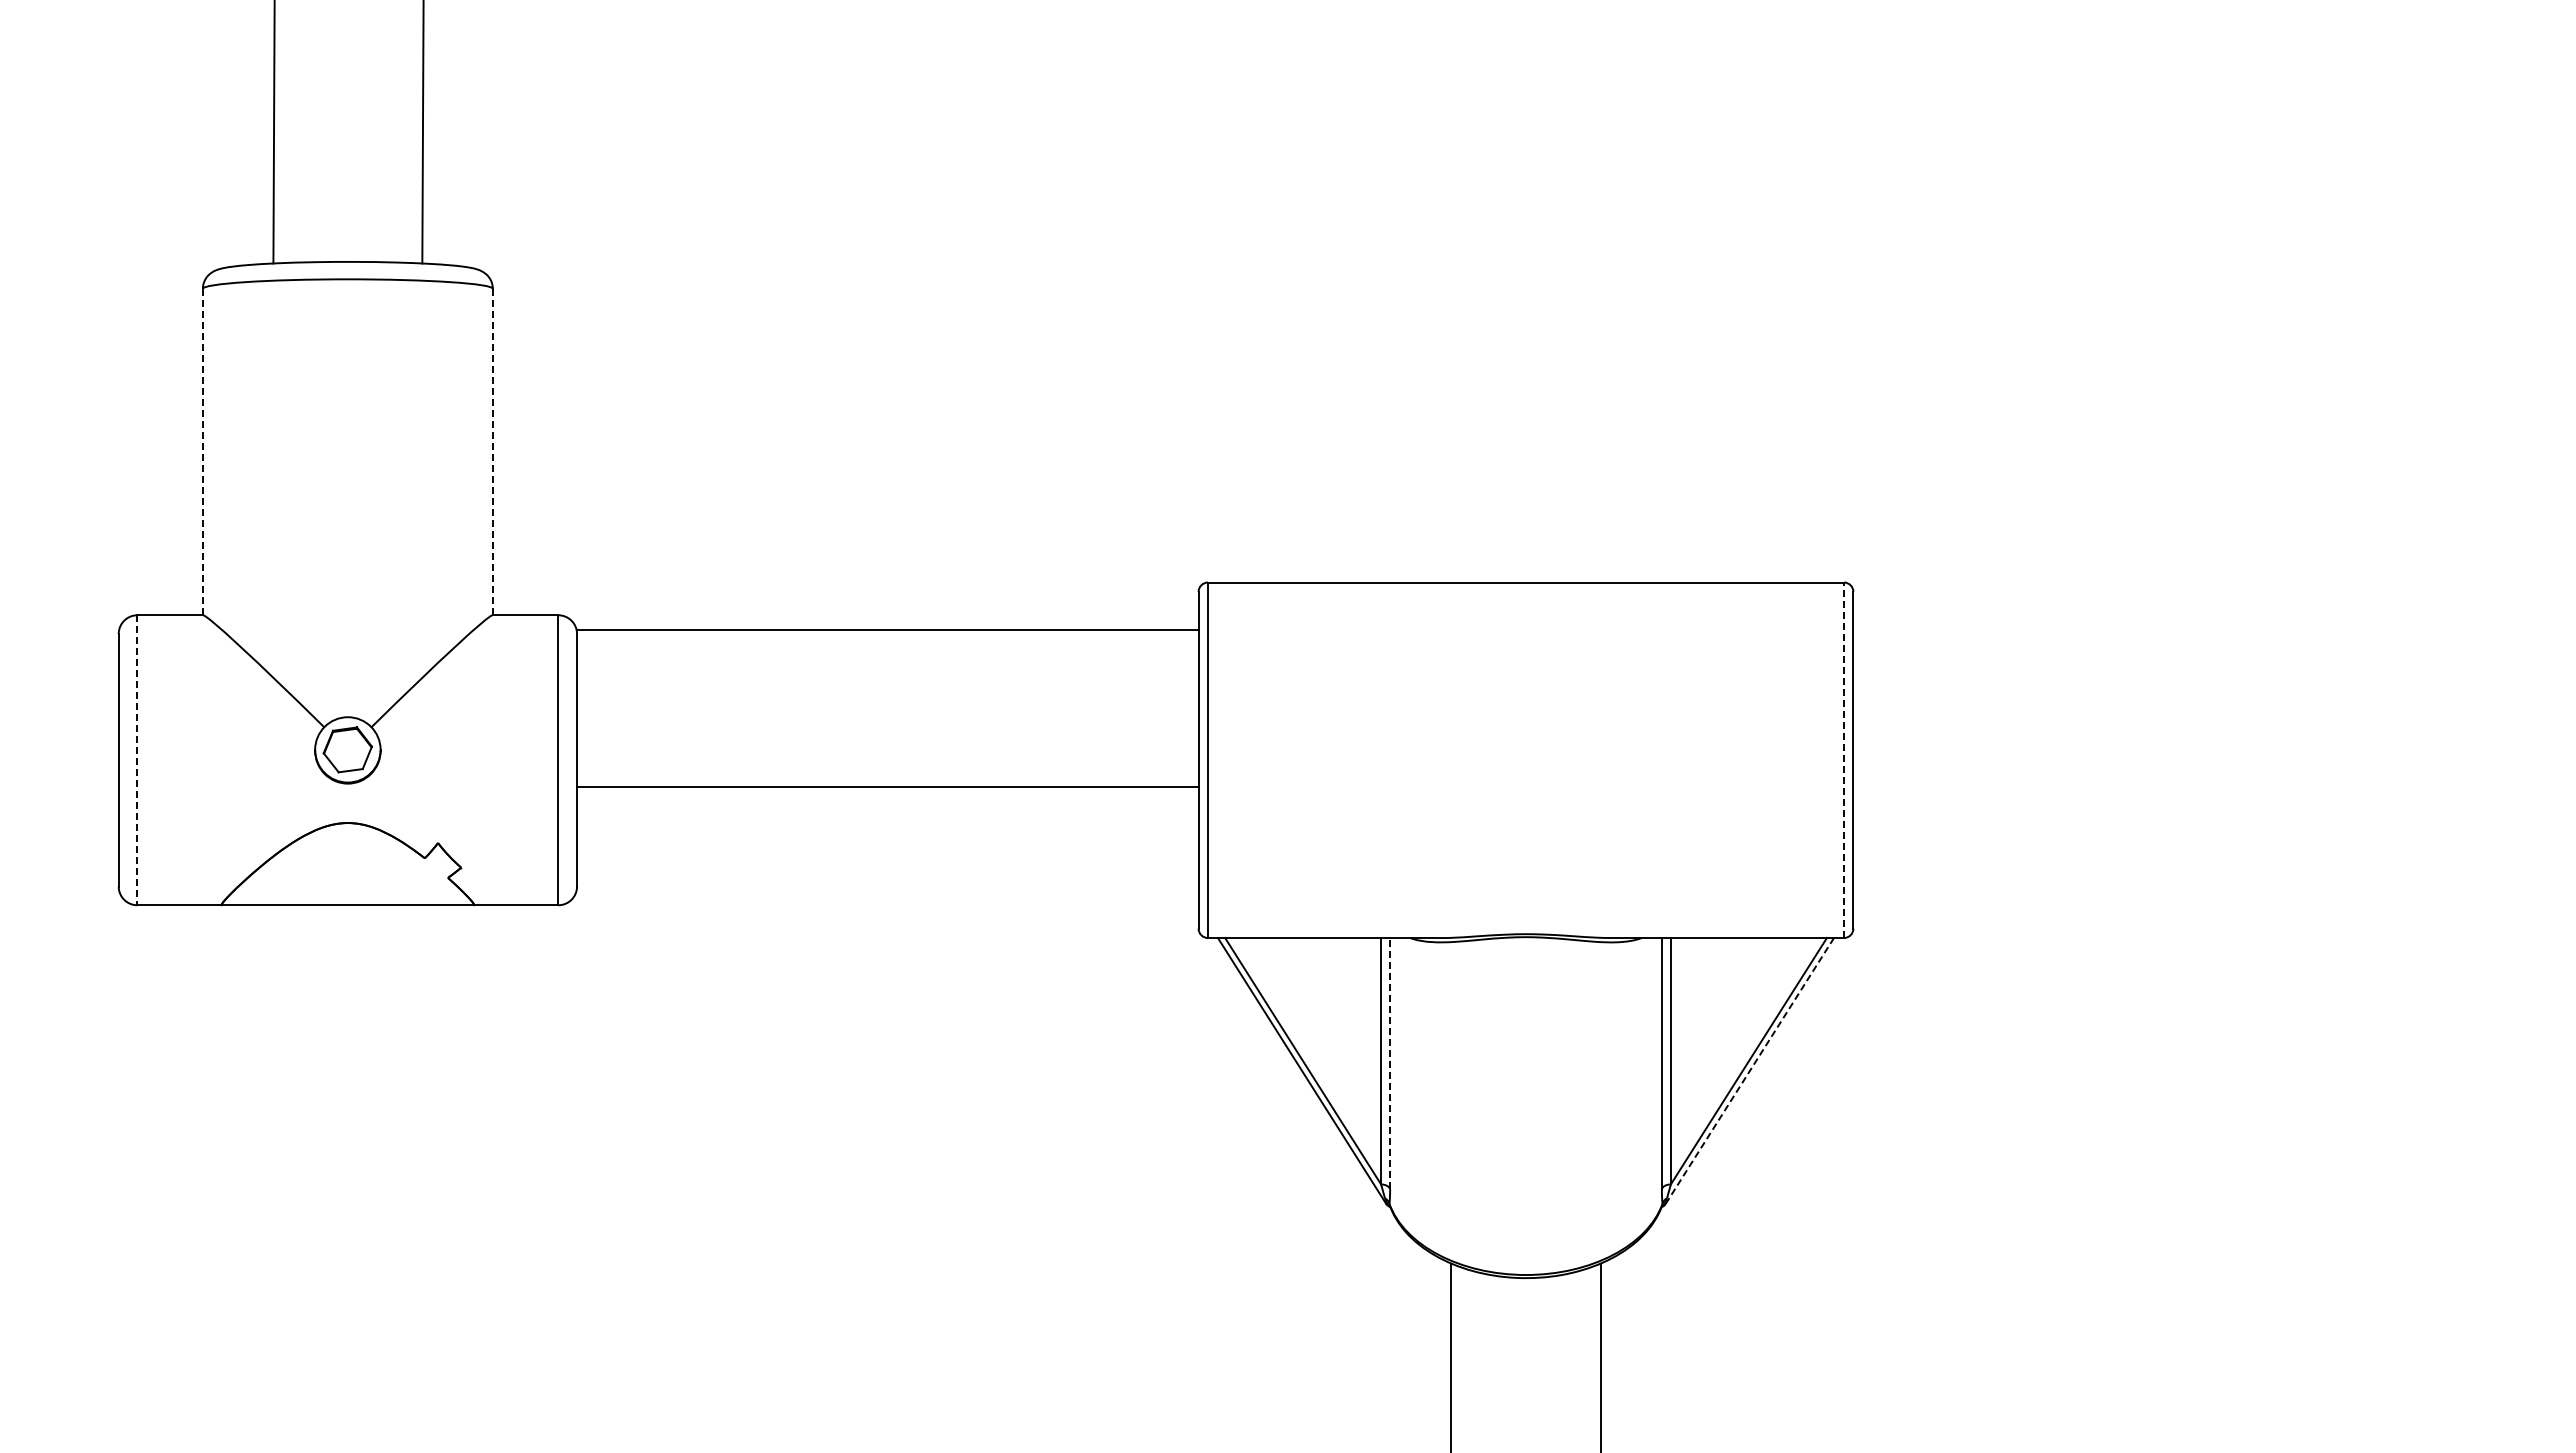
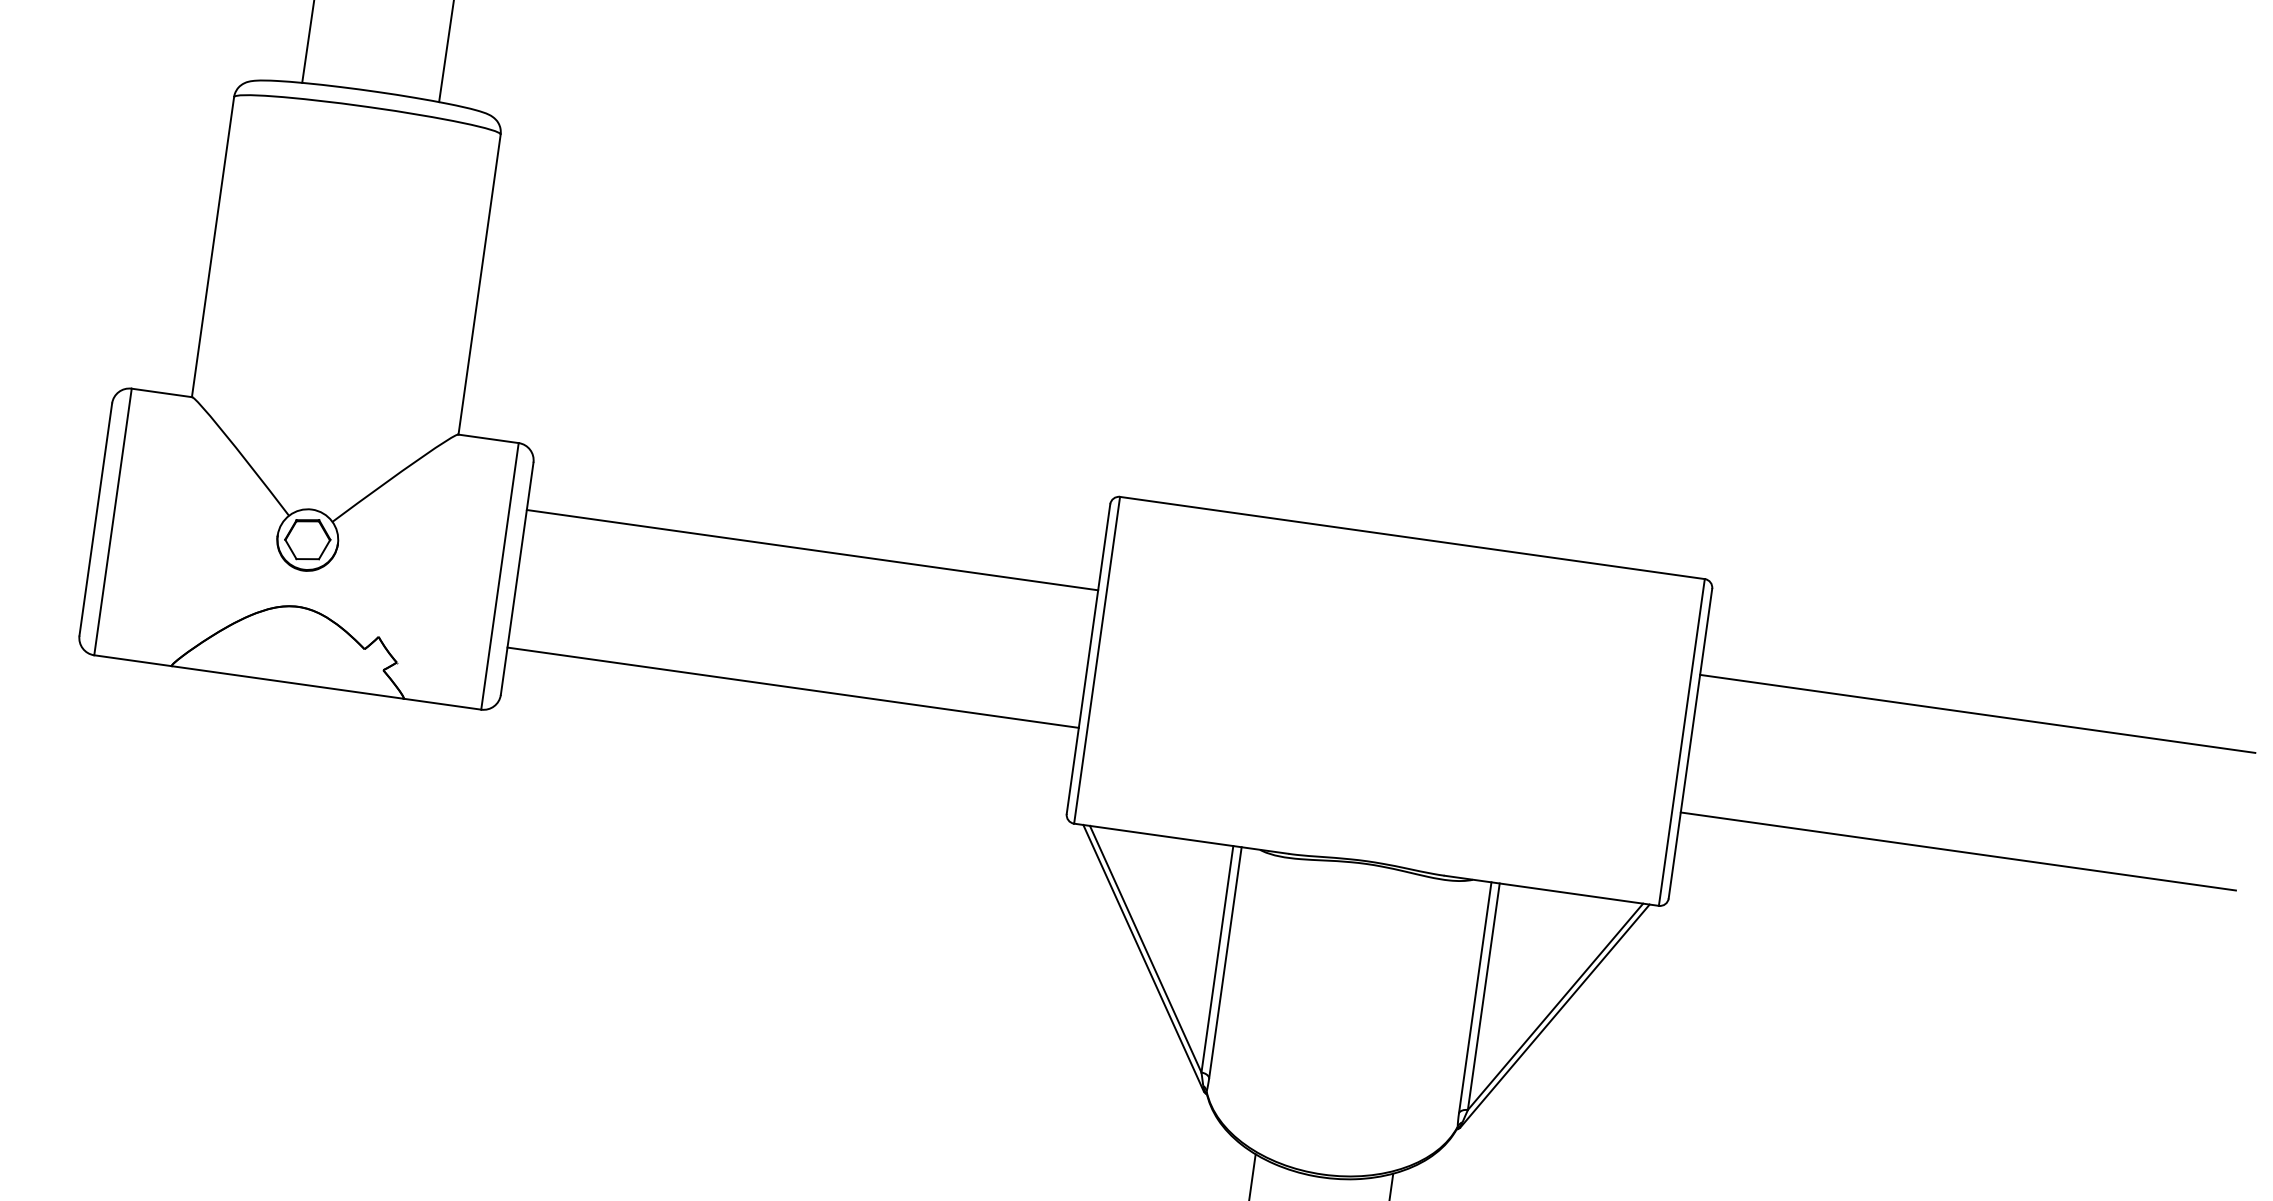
line: (202, 452) -> (212, 247), dashed -> solid
line: (492, 452) -> (479, 284), dashed -> solid
line: (887, 630) -> (812, 550), moved
line: (2155, 685) -> (1977, 713), added
line: (137, 760) -> (113, 522), dashed -> solid
line: (1844, 760) -> (1682, 742), dashed -> solid
line: (887, 787) -> (792, 688), moved
line: (2155, 835) -> (1958, 851), added
line: (1390, 1063) -> (1225, 962), dashed -> solid
line: (1750, 1070) -> (1555, 1015), dashed -> solid

